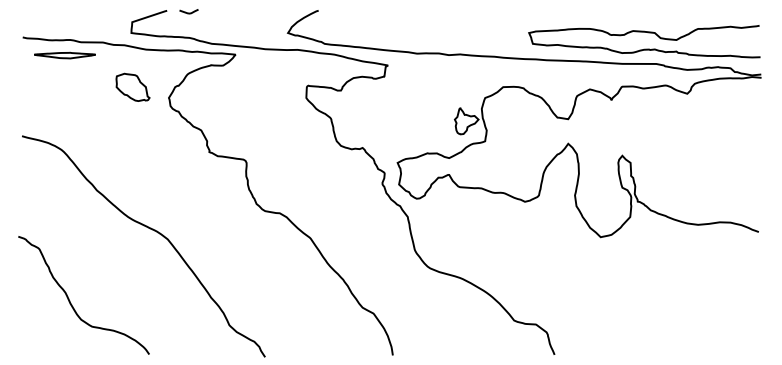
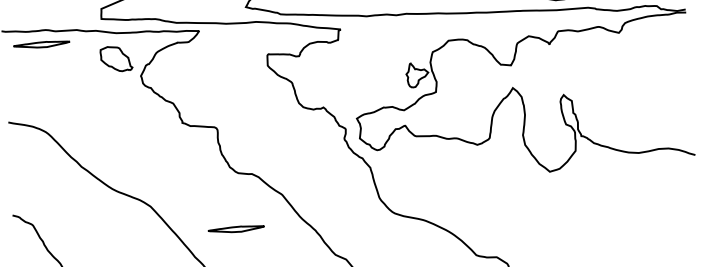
part: (132, 86) -> (115, 58), moved
part: (257, 271) -> (235, 229), added

